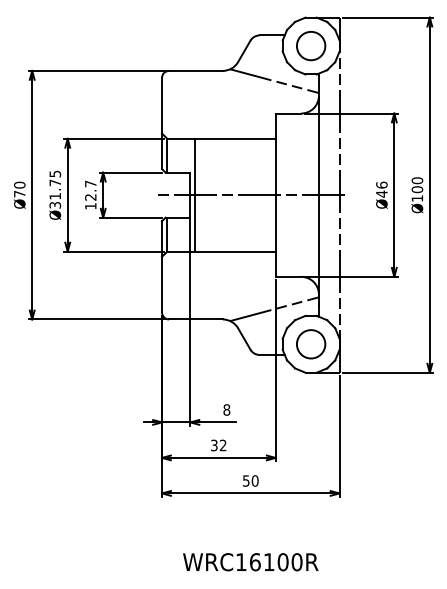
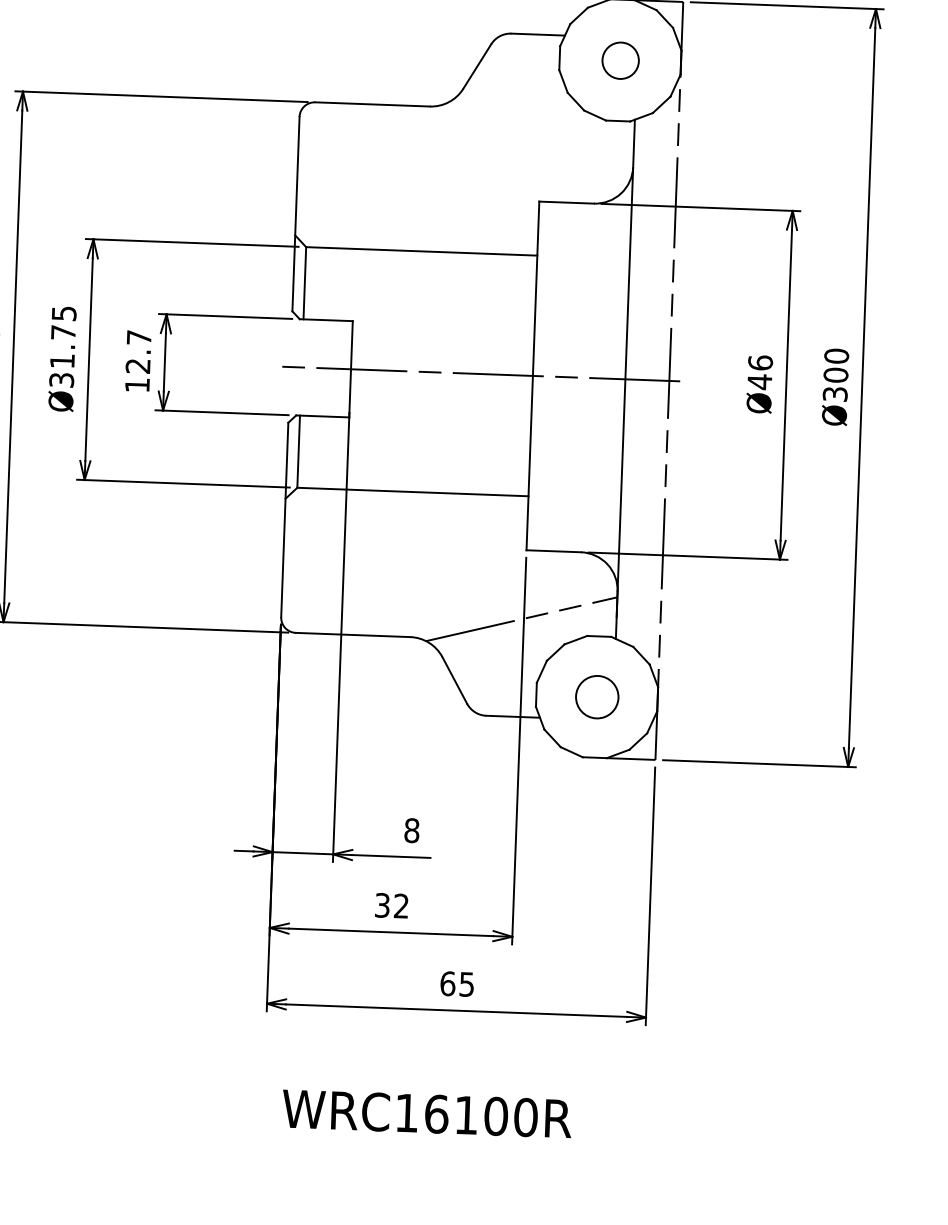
circle: (311, 46) -> (621, 61), size x0.6
line: (274, 81) -> (539, 133), removed
line: (195, 194) -> (361, 368), removed
text: (417, 198) -> (835, 394), Ø100 -> Ø300
circle: (311, 344) -> (597, 697), size x0.7
text: (250, 480) -> (456, 983), 50 -> 65
text: (250, 562) -> (426, 1114), moved

